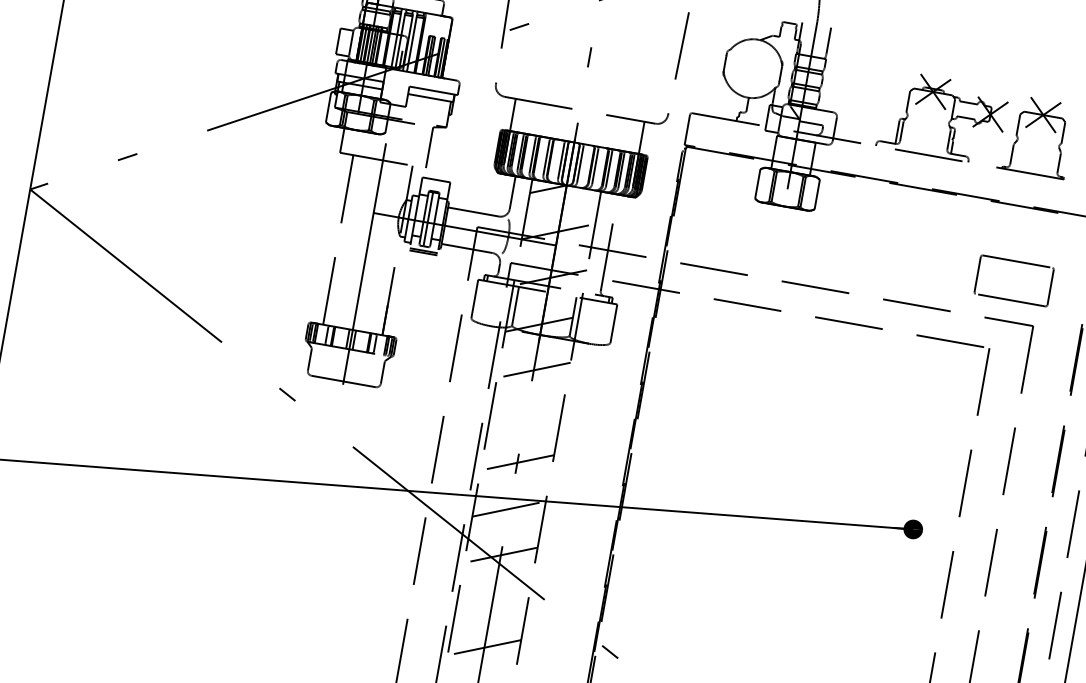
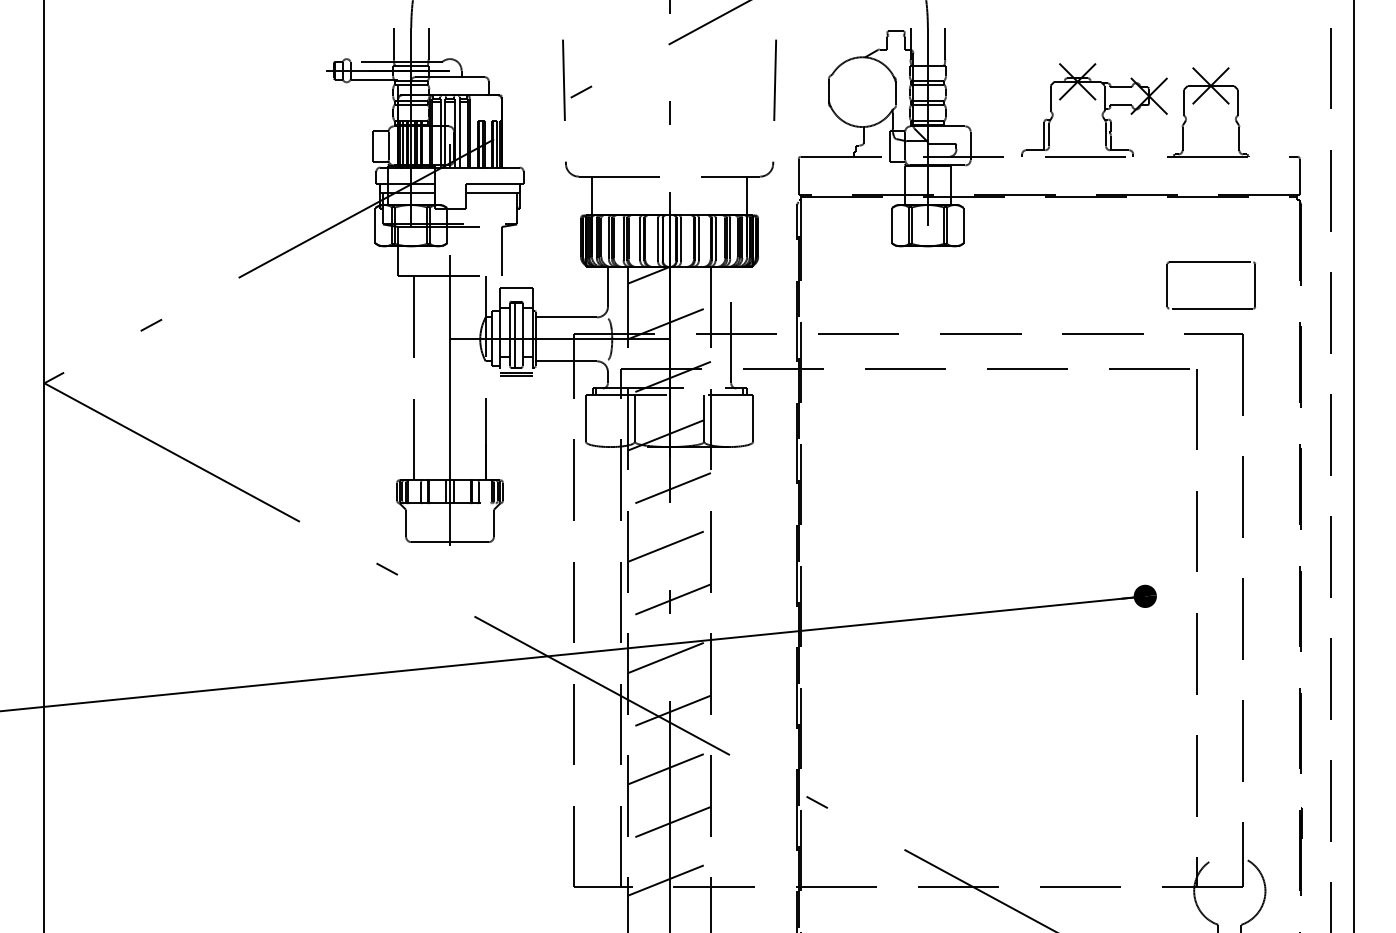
line: (525, 415) -> (669, 544), added
line: (492, 601) -> (669, 767), added

